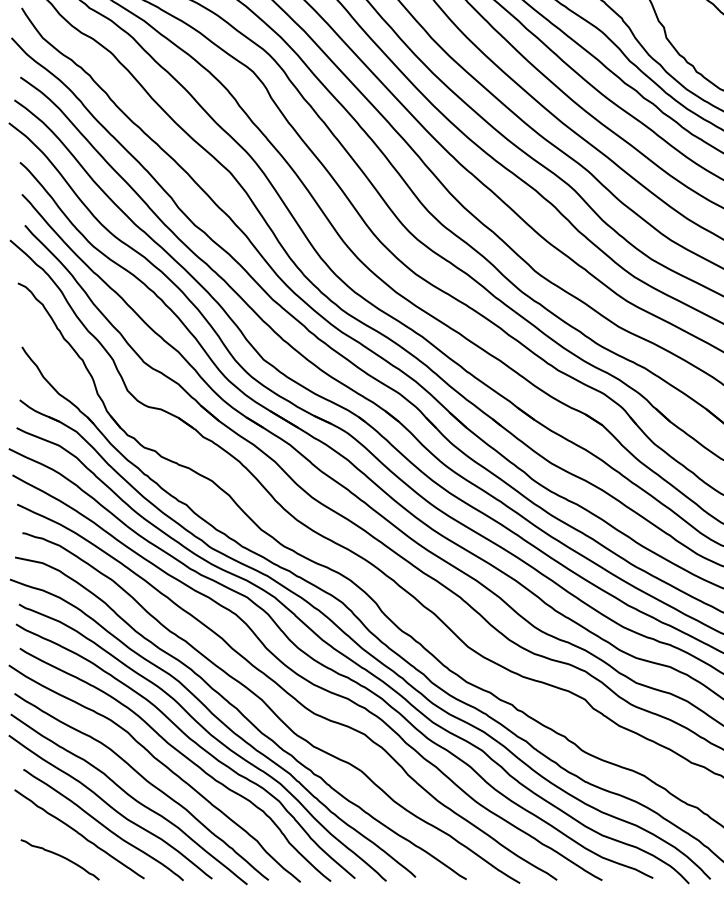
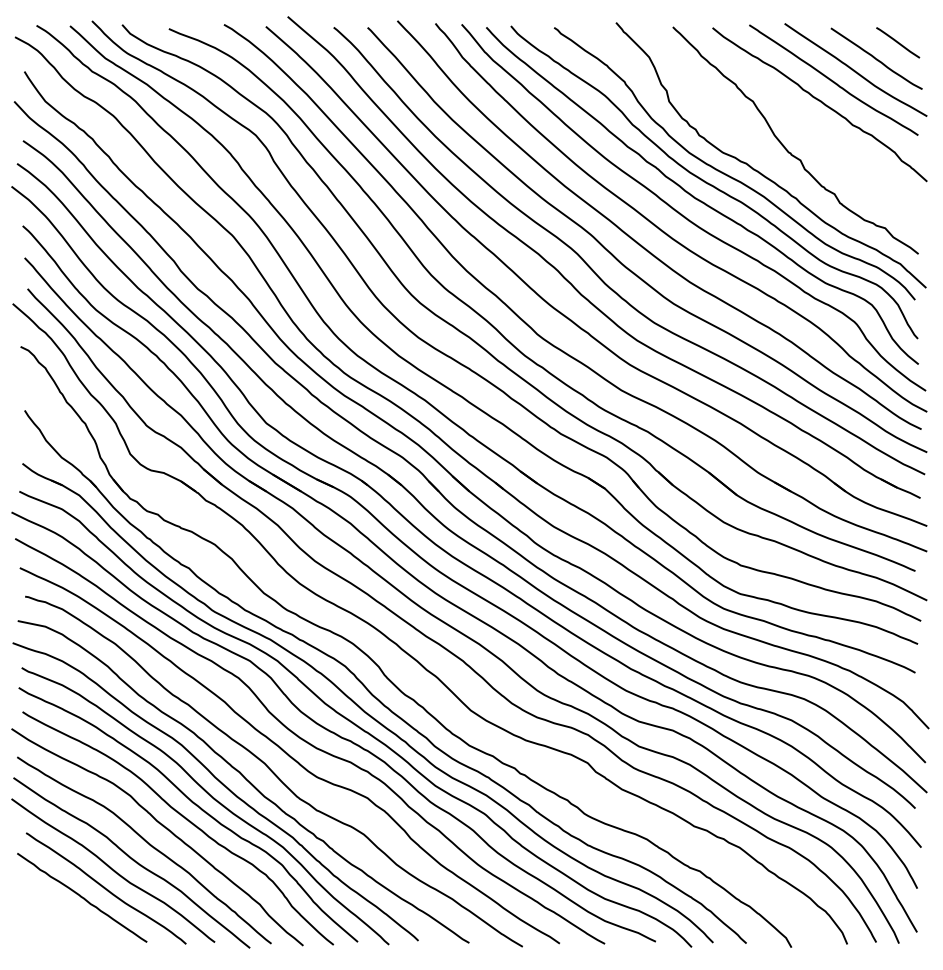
curve: (61, 857) -> (64, 921), removed

